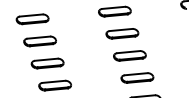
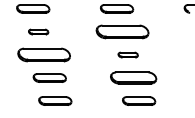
part: (122, 33) -> (122, 31), size x1.6
part: (39, 41) -> (38, 31), size x0.6
part: (130, 55) -> (128, 54), size x0.6
part: (47, 63) -> (44, 54), size x1.6
part: (137, 77) -> (133, 77), size x1.4

